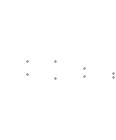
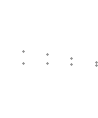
part: (56, 69) -> (47, 58), size x0.62

